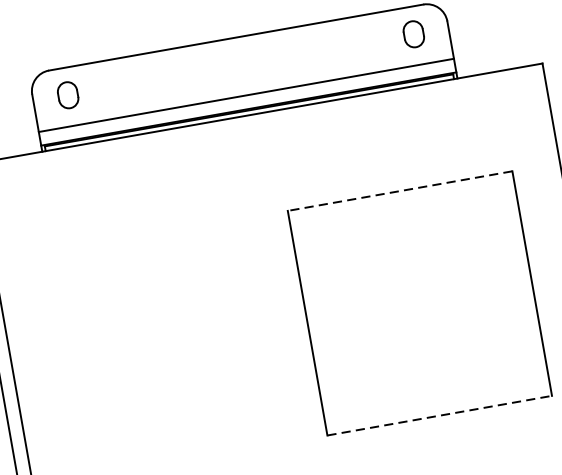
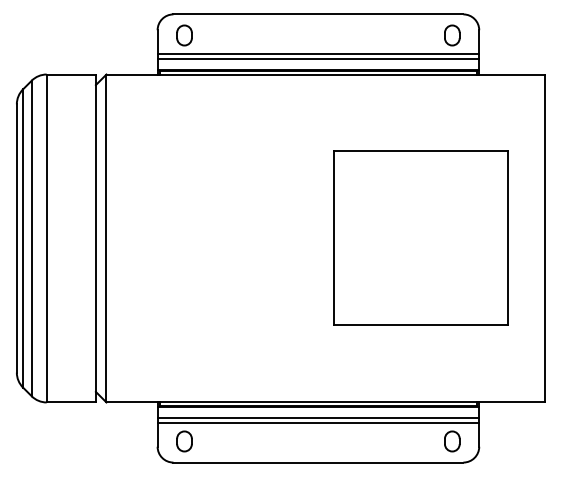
line: (245, 87) -> (318, 53), added
line: (400, 191) -> (421, 151), dashed -> solid
line: (440, 415) -> (421, 325), dashed -> solid

